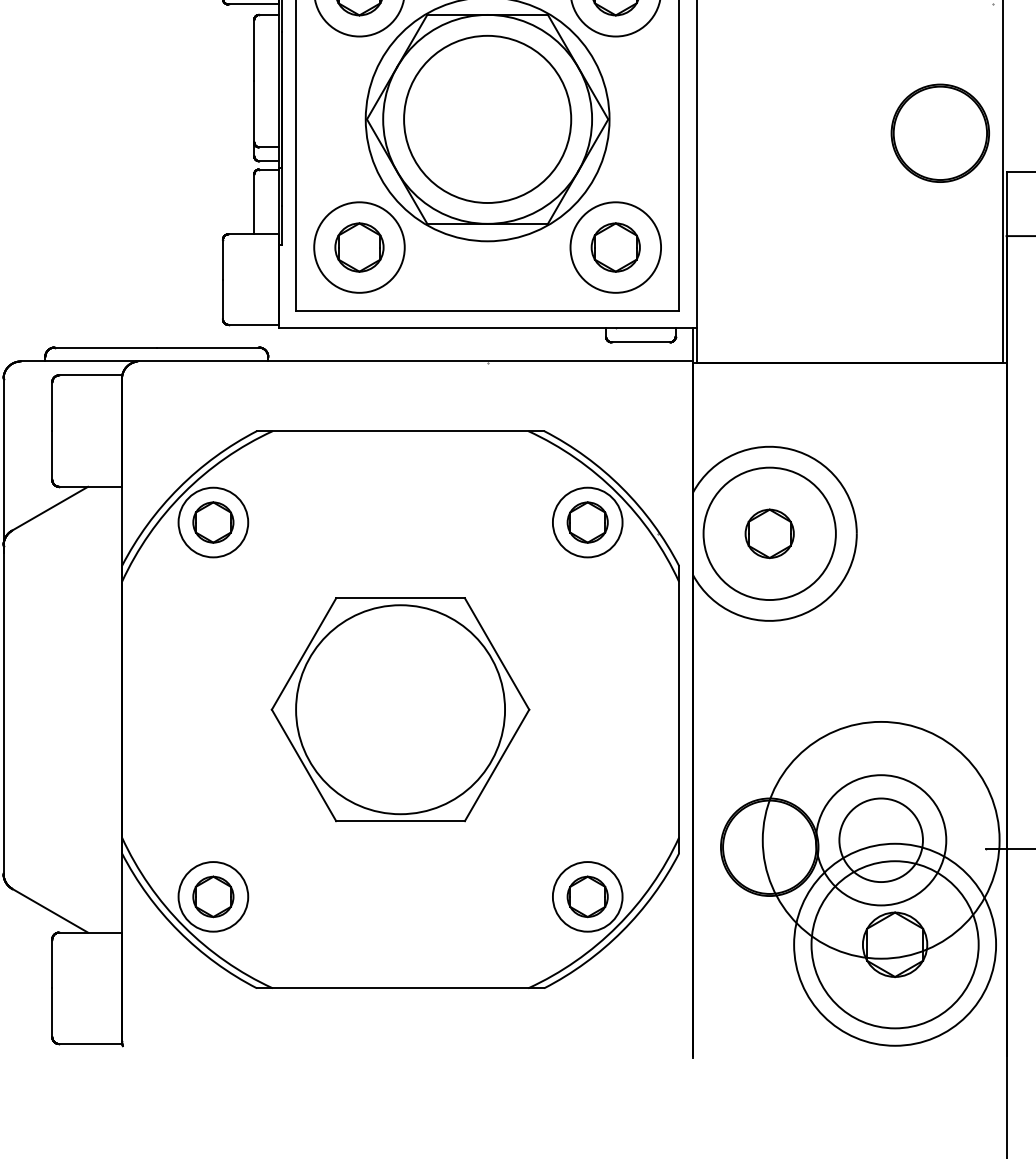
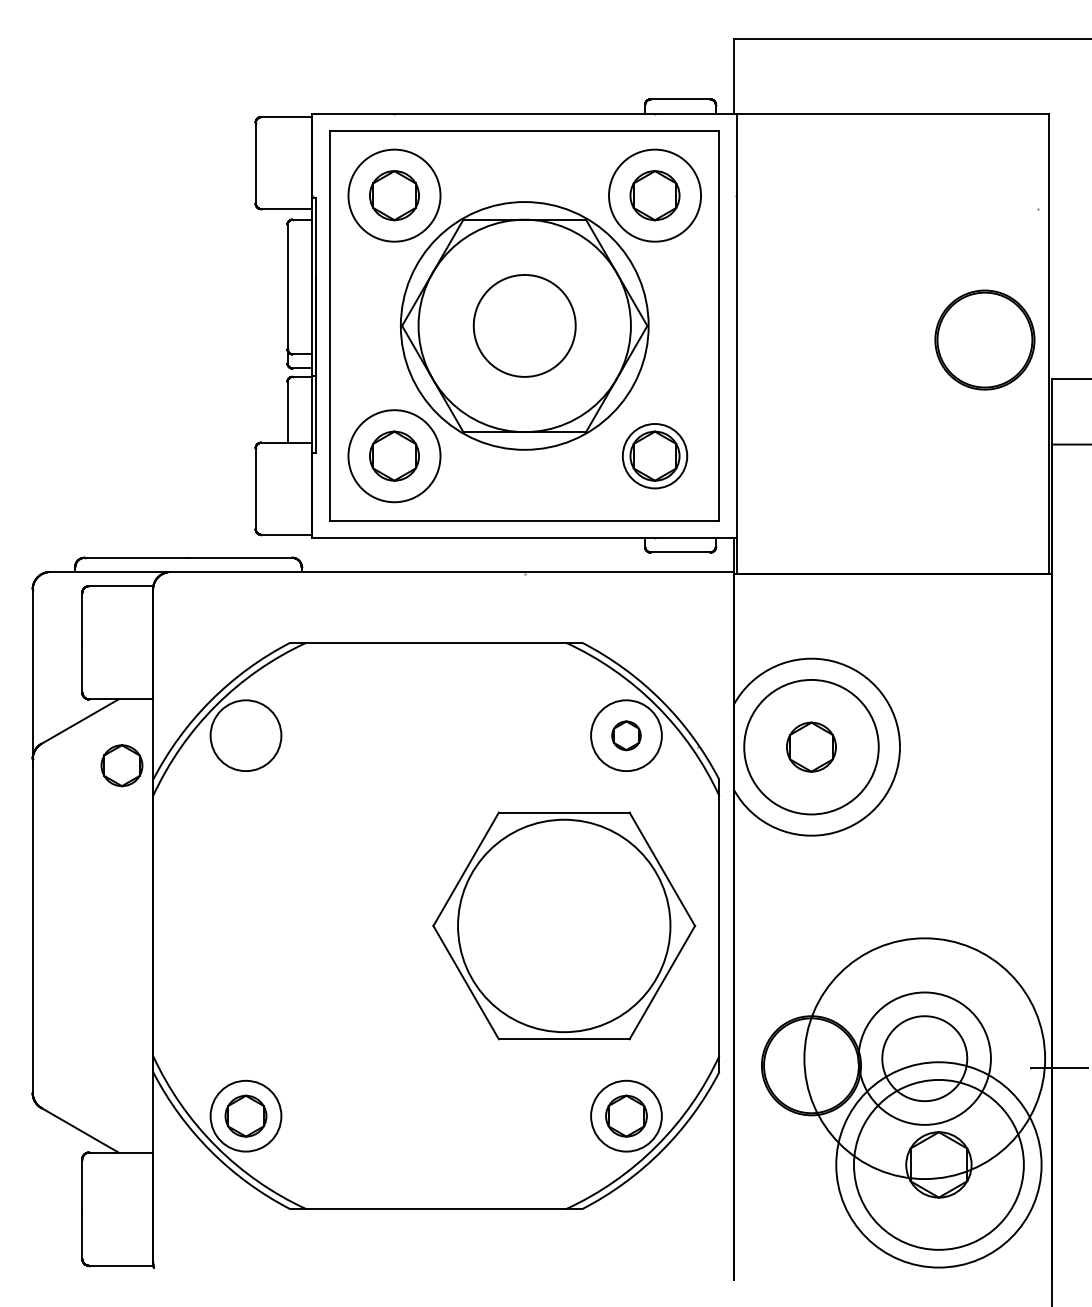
circle: (487, 118) -> (524, 325), size x0.6
circle: (616, 247) -> (655, 456), size x0.7
part: (212, 522) -> (121, 765), moved
part: (587, 522) -> (626, 735), size x0.7
part: (400, 709) -> (564, 925), moved

